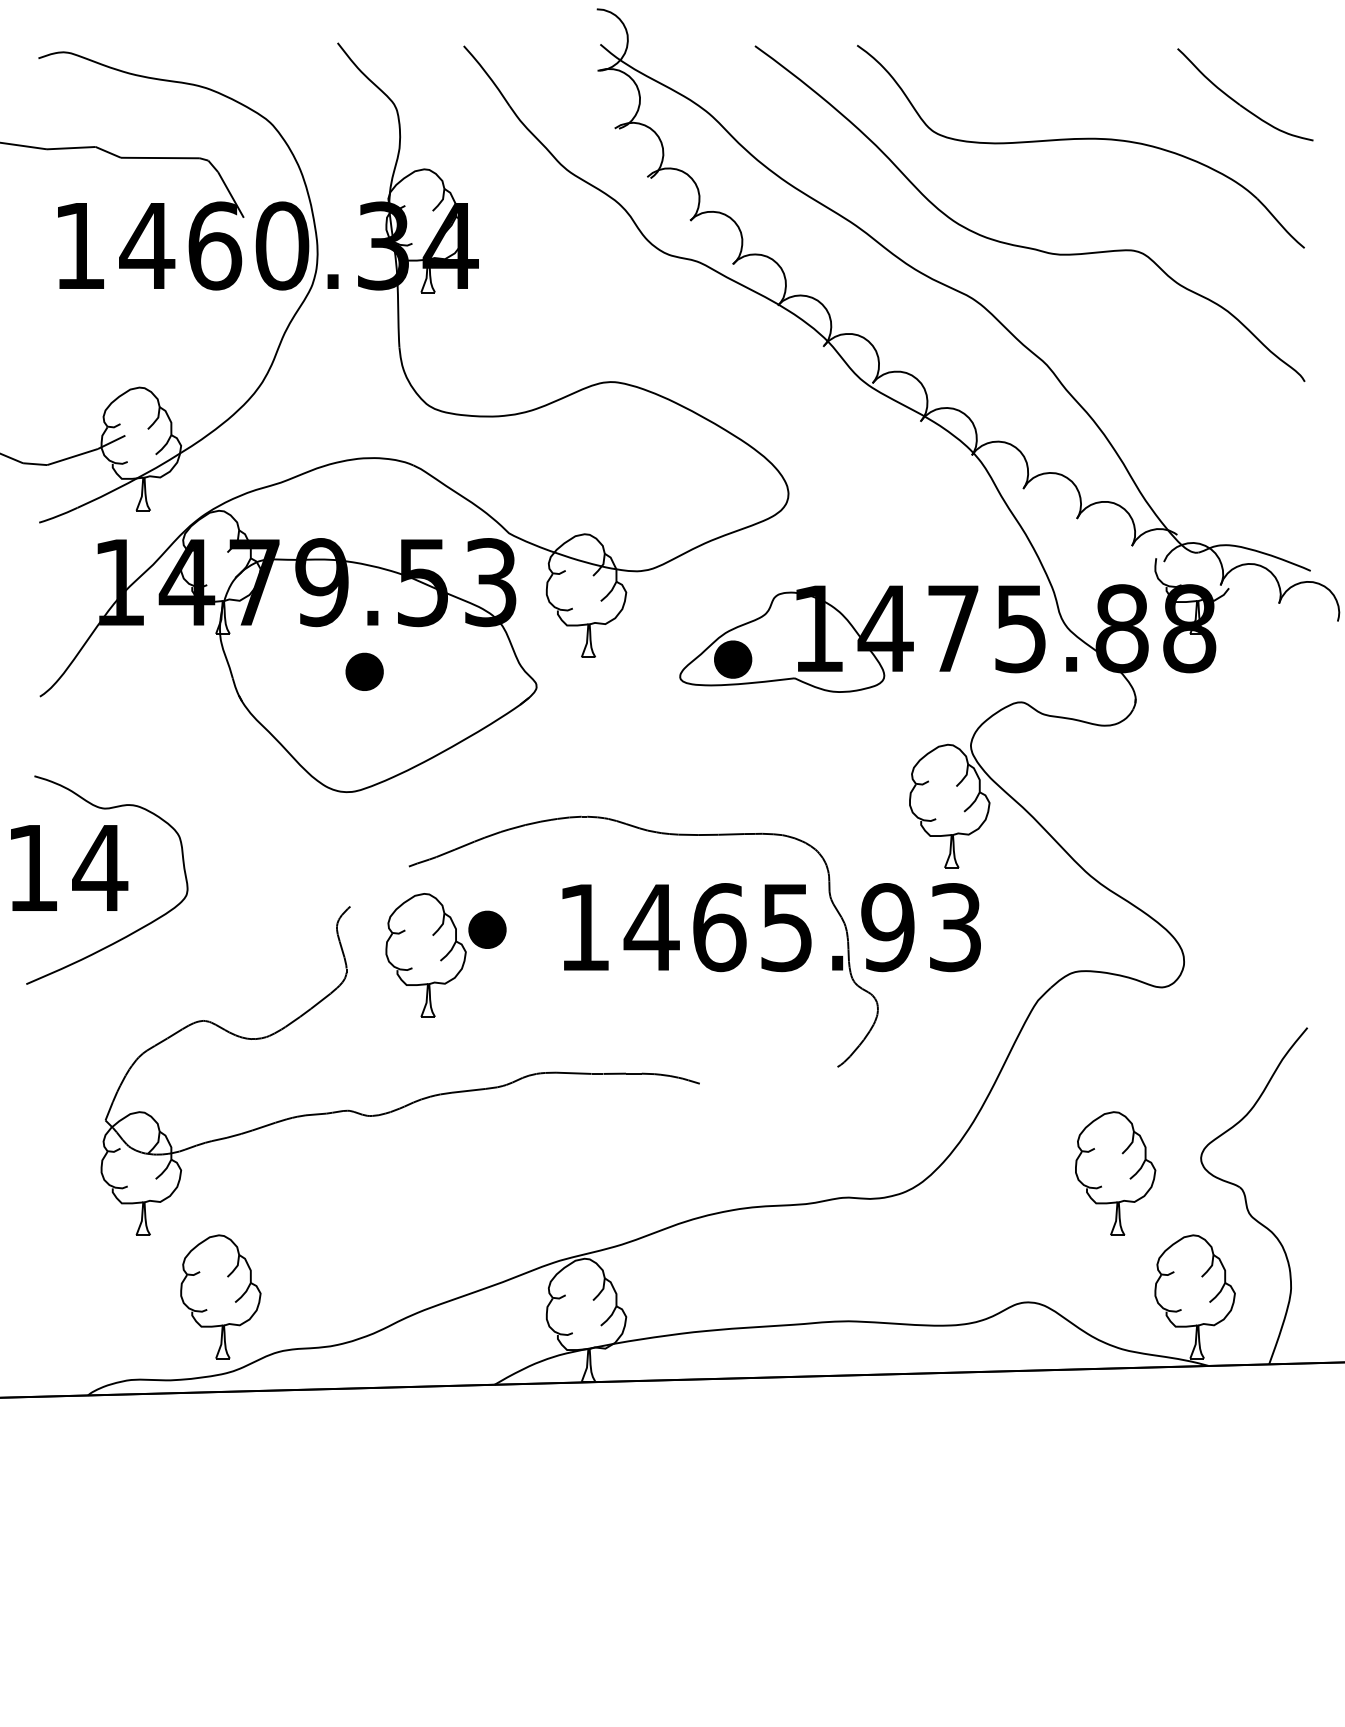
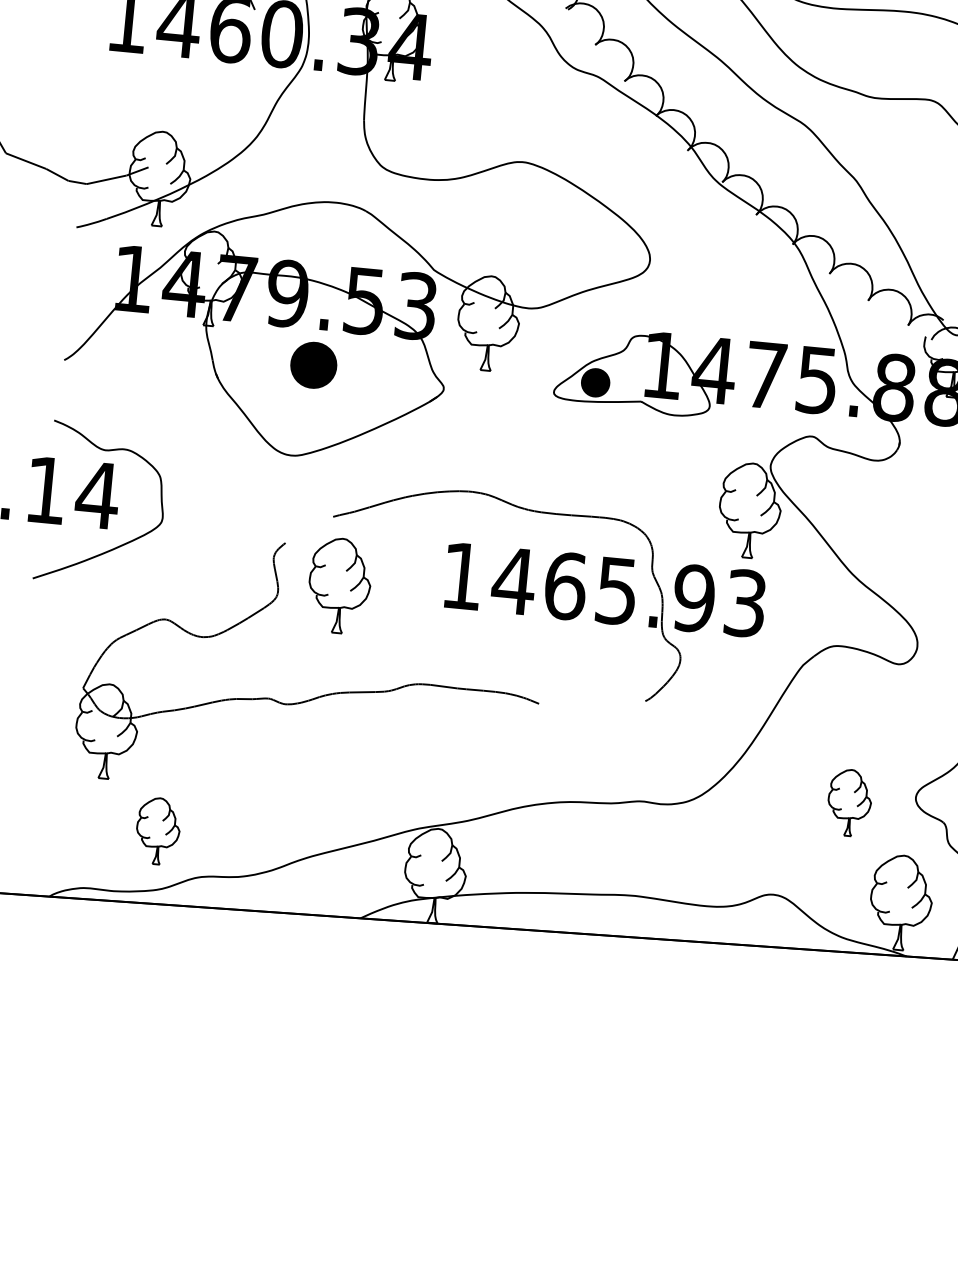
part: (364, 671) -> (313, 364), size x1.6
part: (487, 929) -> (388, 570), removed
part: (1115, 1173) -> (849, 802), size x0.7
part: (220, 1296) -> (157, 830), size x0.7

